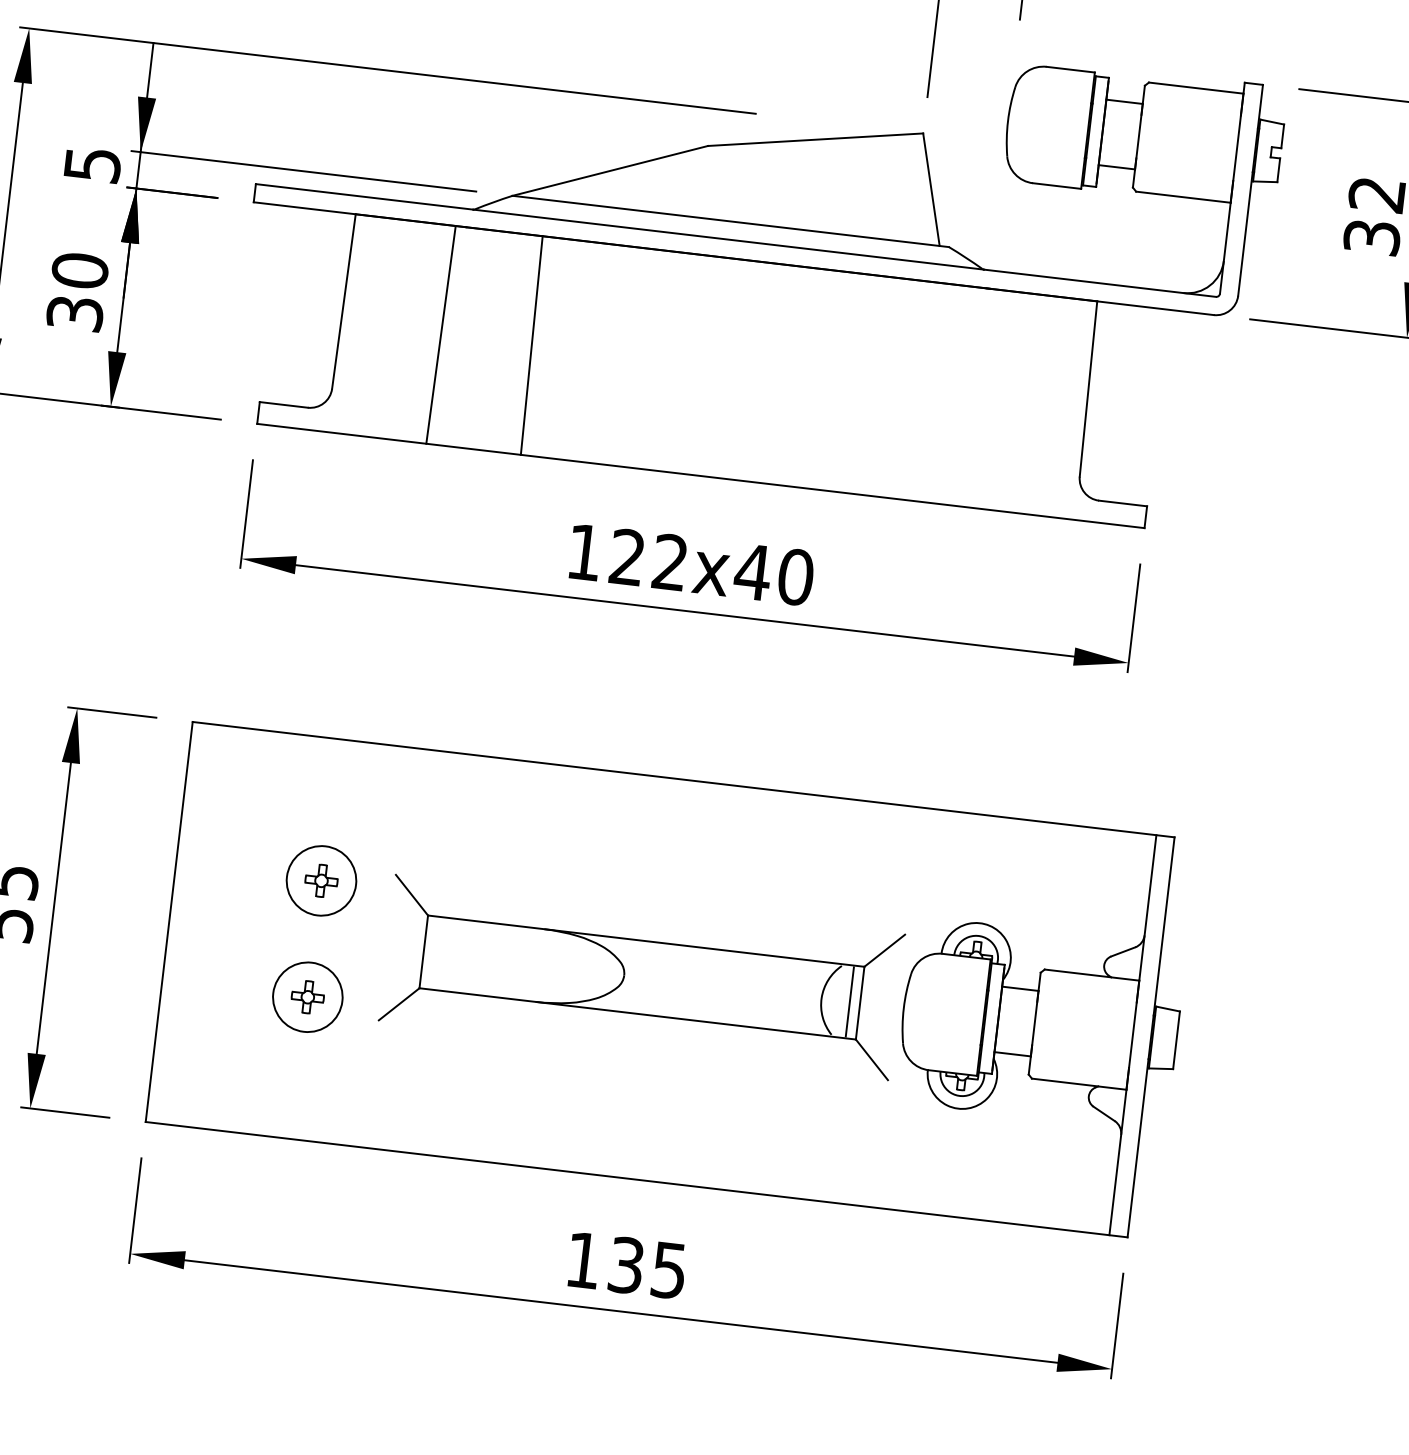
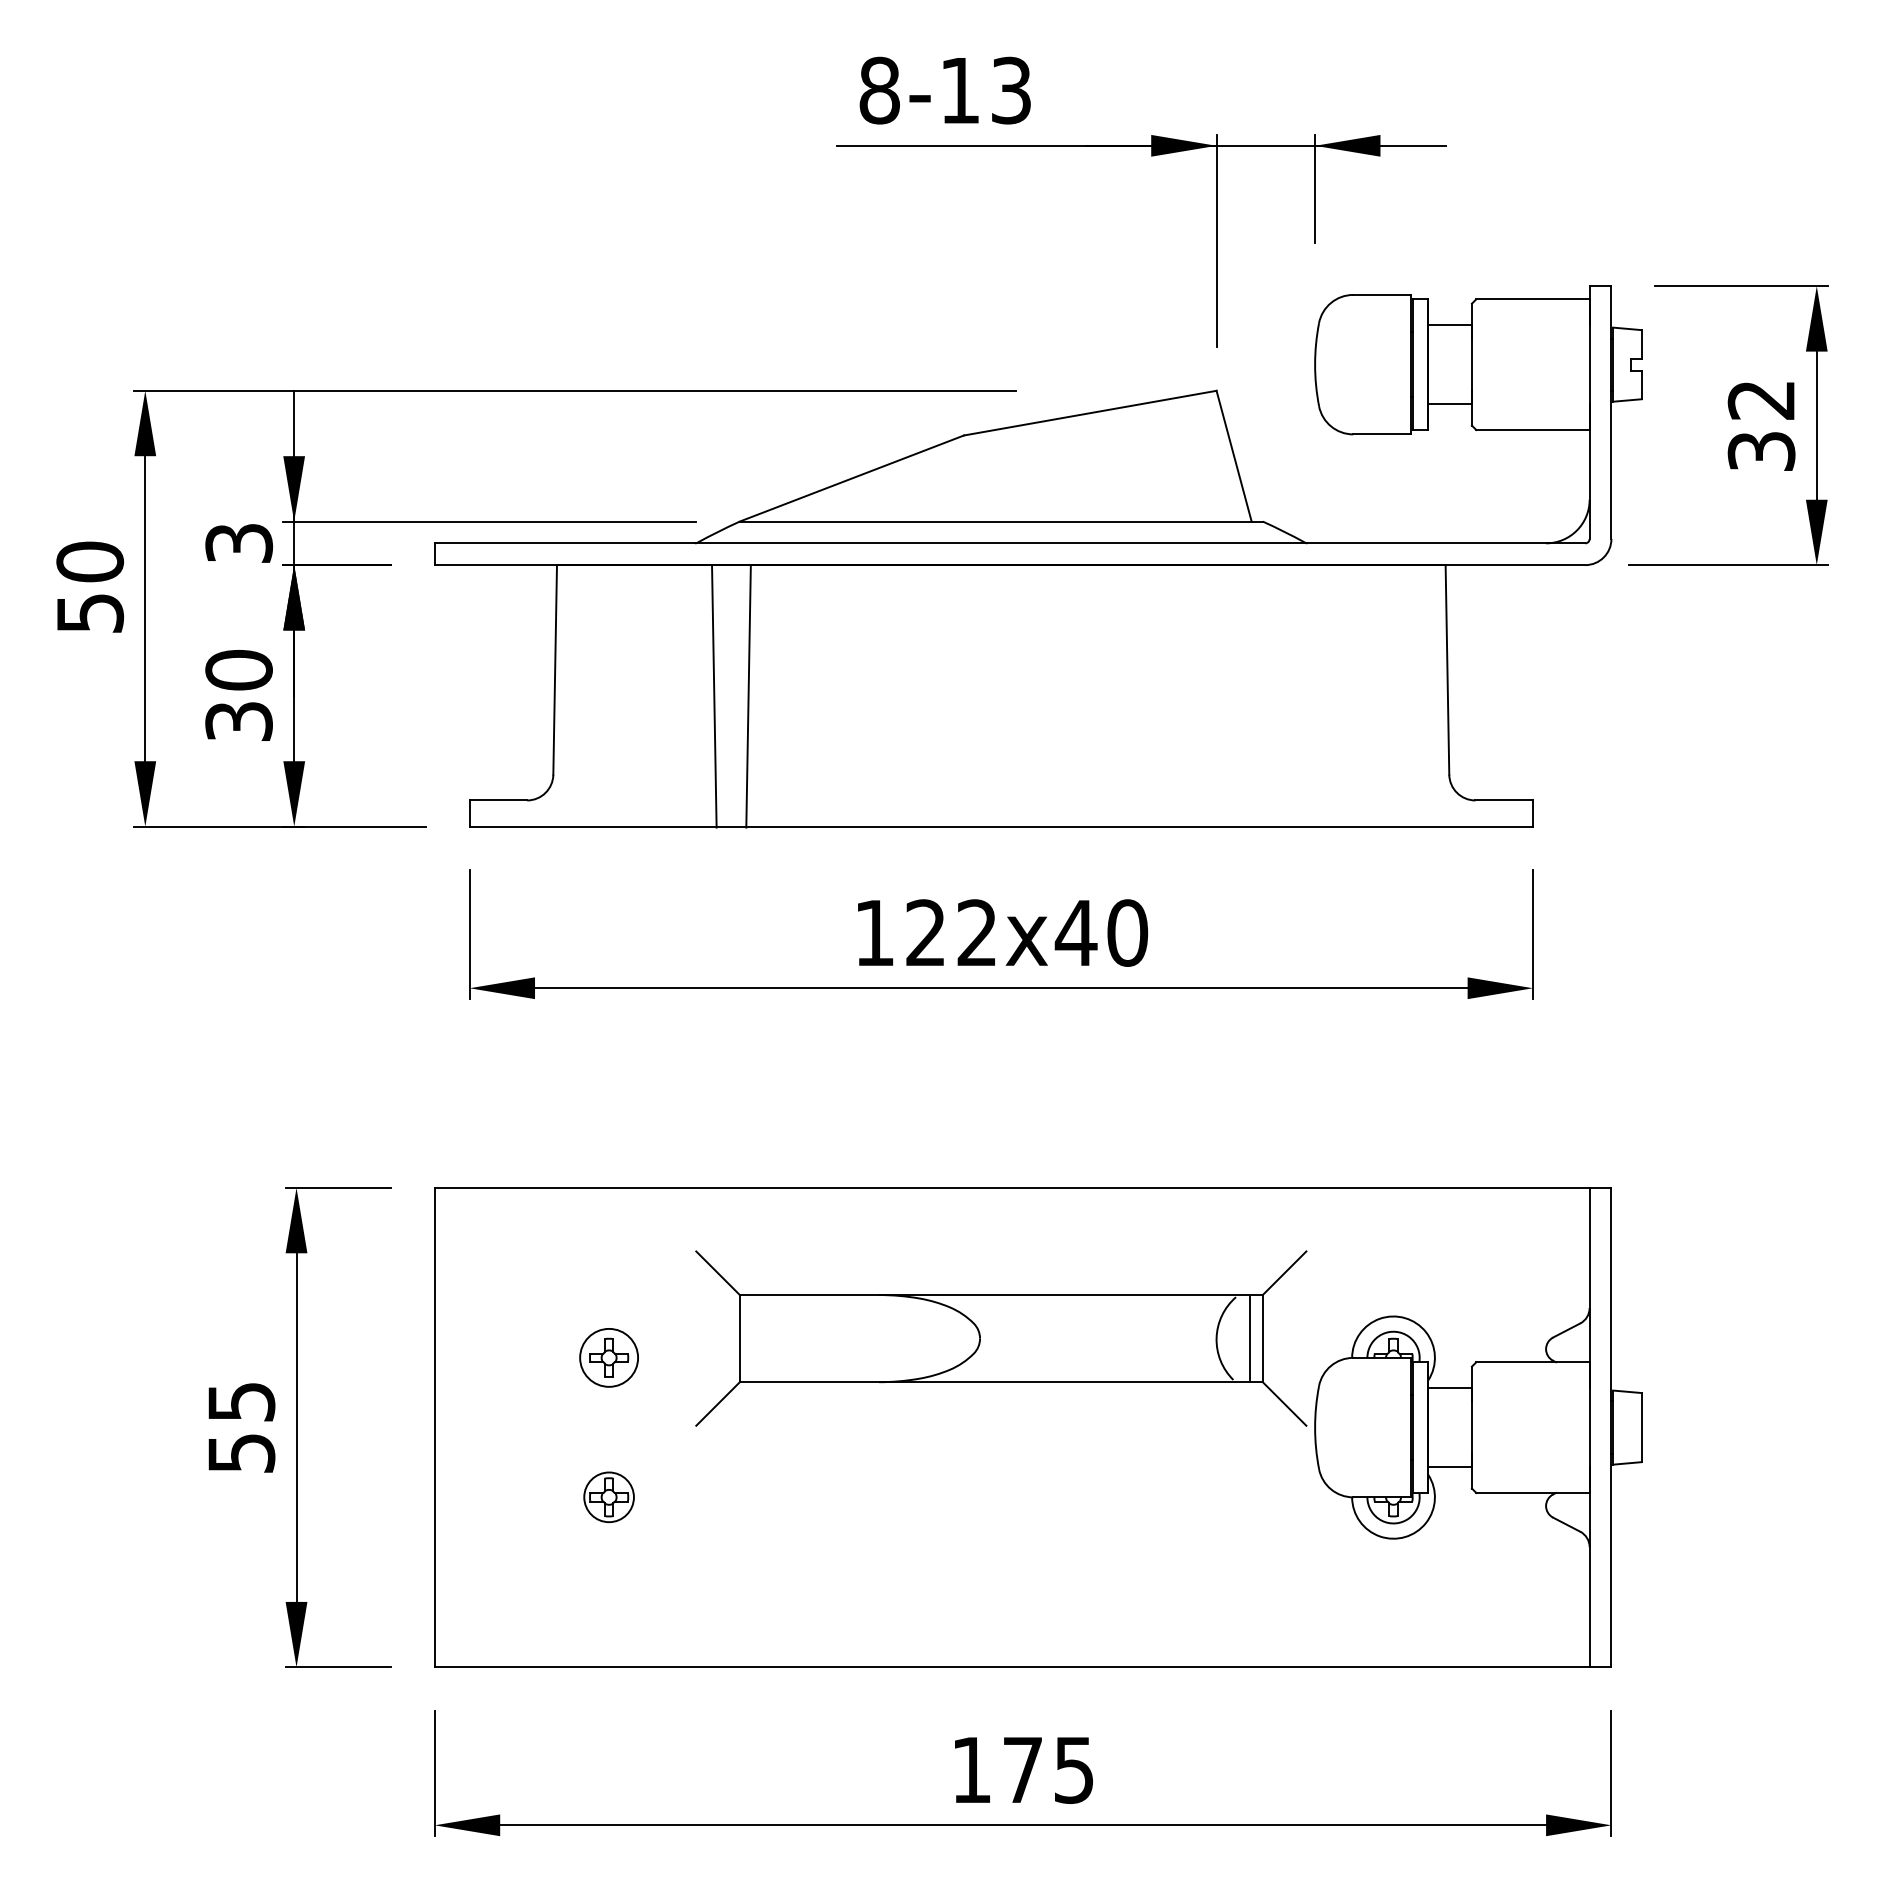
text: (92, 164) -> (238, 543), 5 -> 3
line: (441, 334) -> (748, 696), moved
line: (531, 345) -> (714, 696), moved
circle: (321, 880) -> (608, 1357), size x0.7
part: (642, 977) -> (1001, 1338), moved
circle: (307, 996) -> (608, 1496), size x0.6
text: (626, 1264) -> (1022, 1769), 135 -> 175

